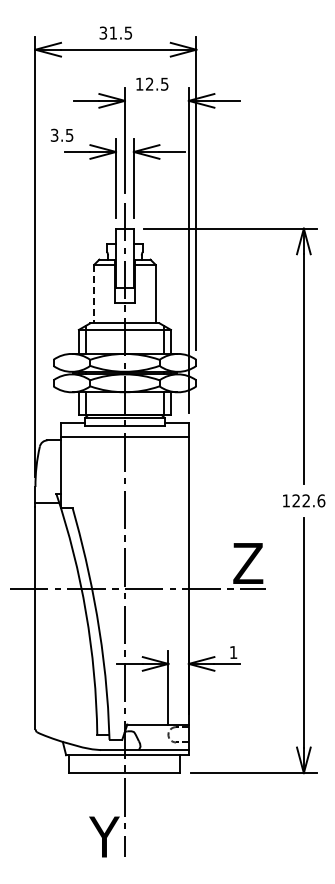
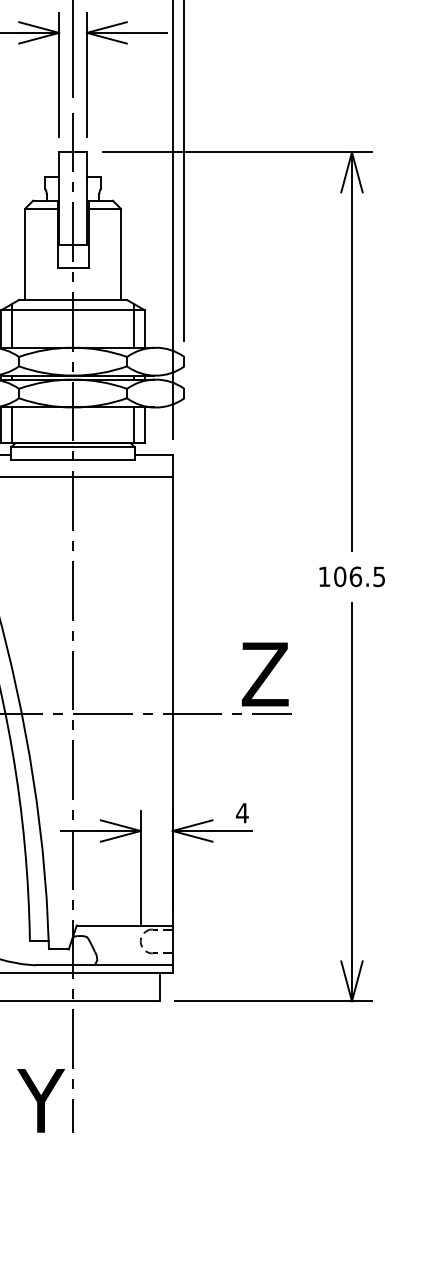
line: (94, 294) -> (25, 255), dashed -> solid
text: (308, 500) -> (359, 576), 122.6 -> 106.5
text: (233, 652) -> (242, 813), 1 -> 4

